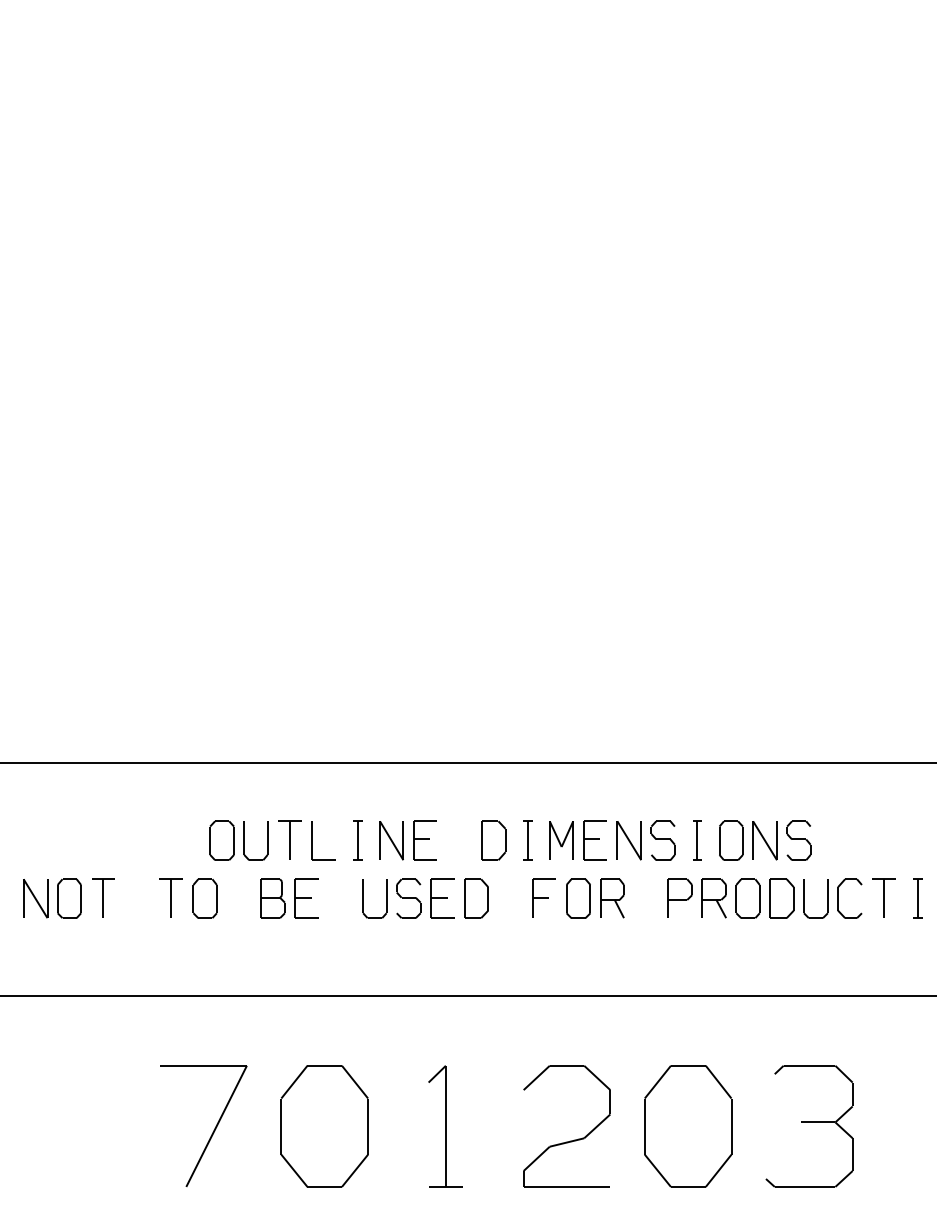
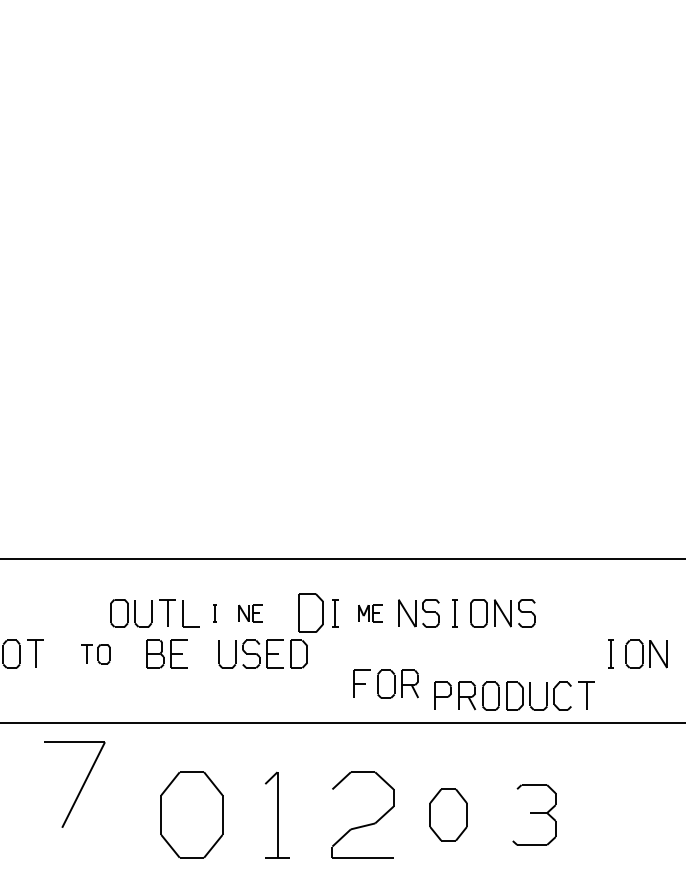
part: (358, 841) -> (215, 613), size x0.6
part: (407, 841) -> (250, 613), size x0.6
part: (494, 841) -> (311, 613), size x1.4
part: (577, 841) -> (370, 613), size x0.6
part: (188, 897) -> (95, 653), size x0.7
part: (577, 897) -> (385, 683), moved
part: (781, 897) -> (514, 695), moved
part: (688, 1125) -> (448, 814), size x0.6
part: (809, 1125) -> (534, 814), size x0.7
part: (212, 1131) -> (80, 788), moved

